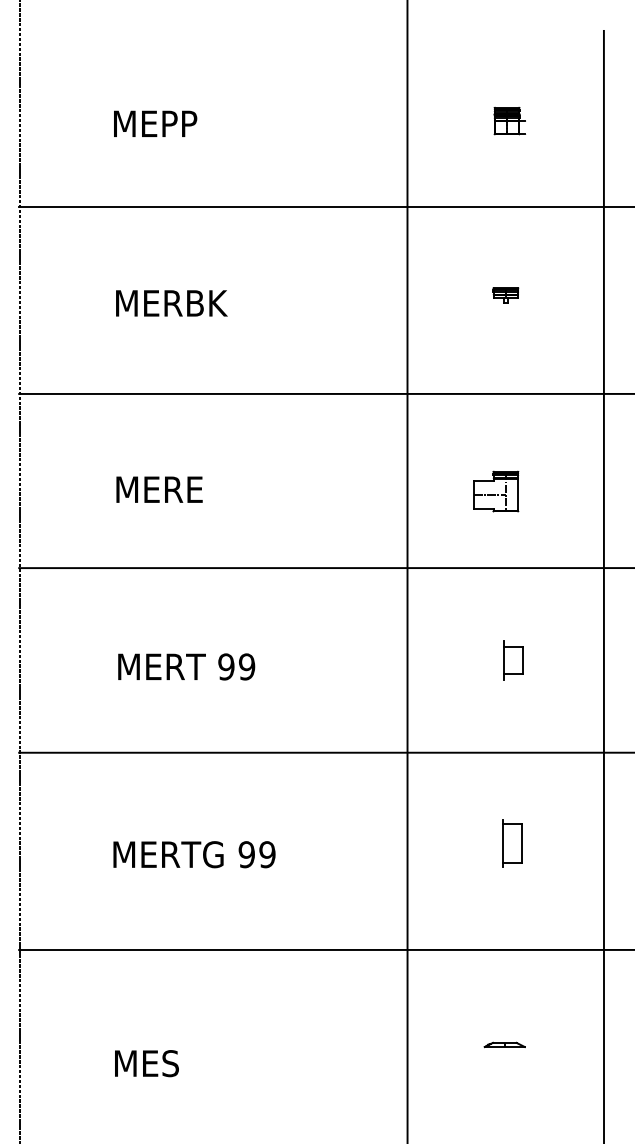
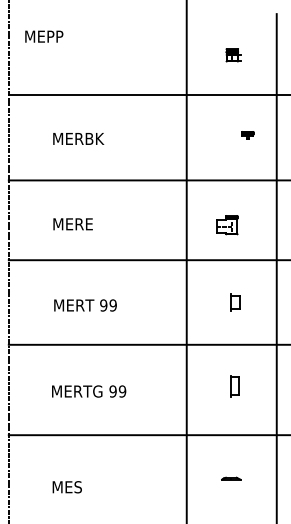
text: (155, 123) -> (44, 36), moved
part: (505, 295) -> (247, 135), moved

